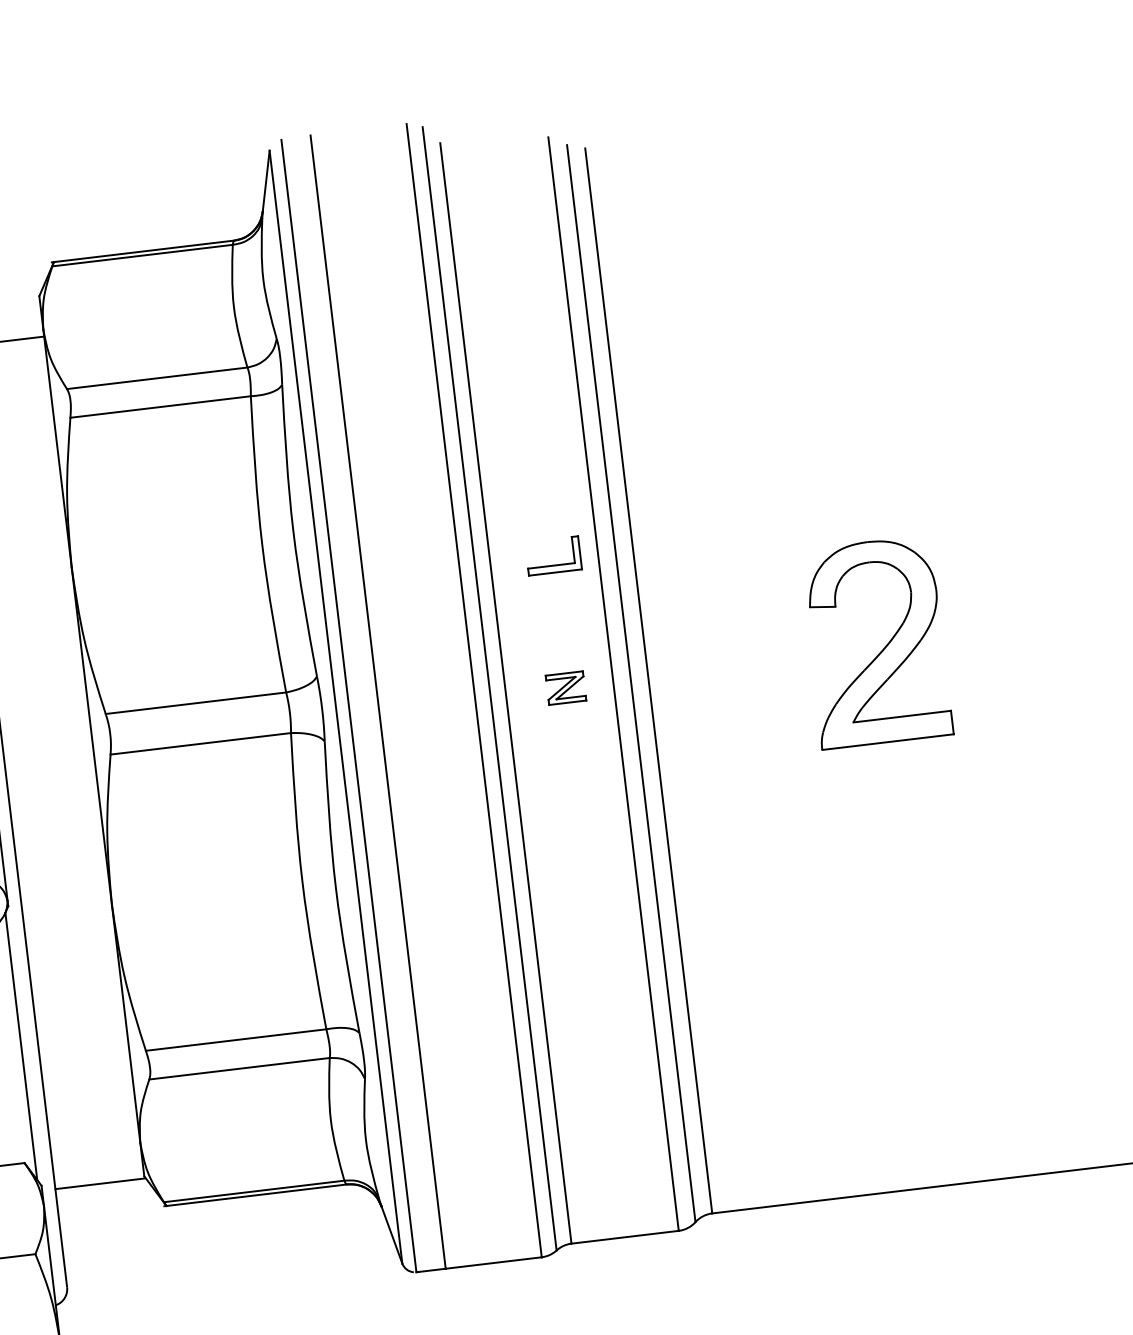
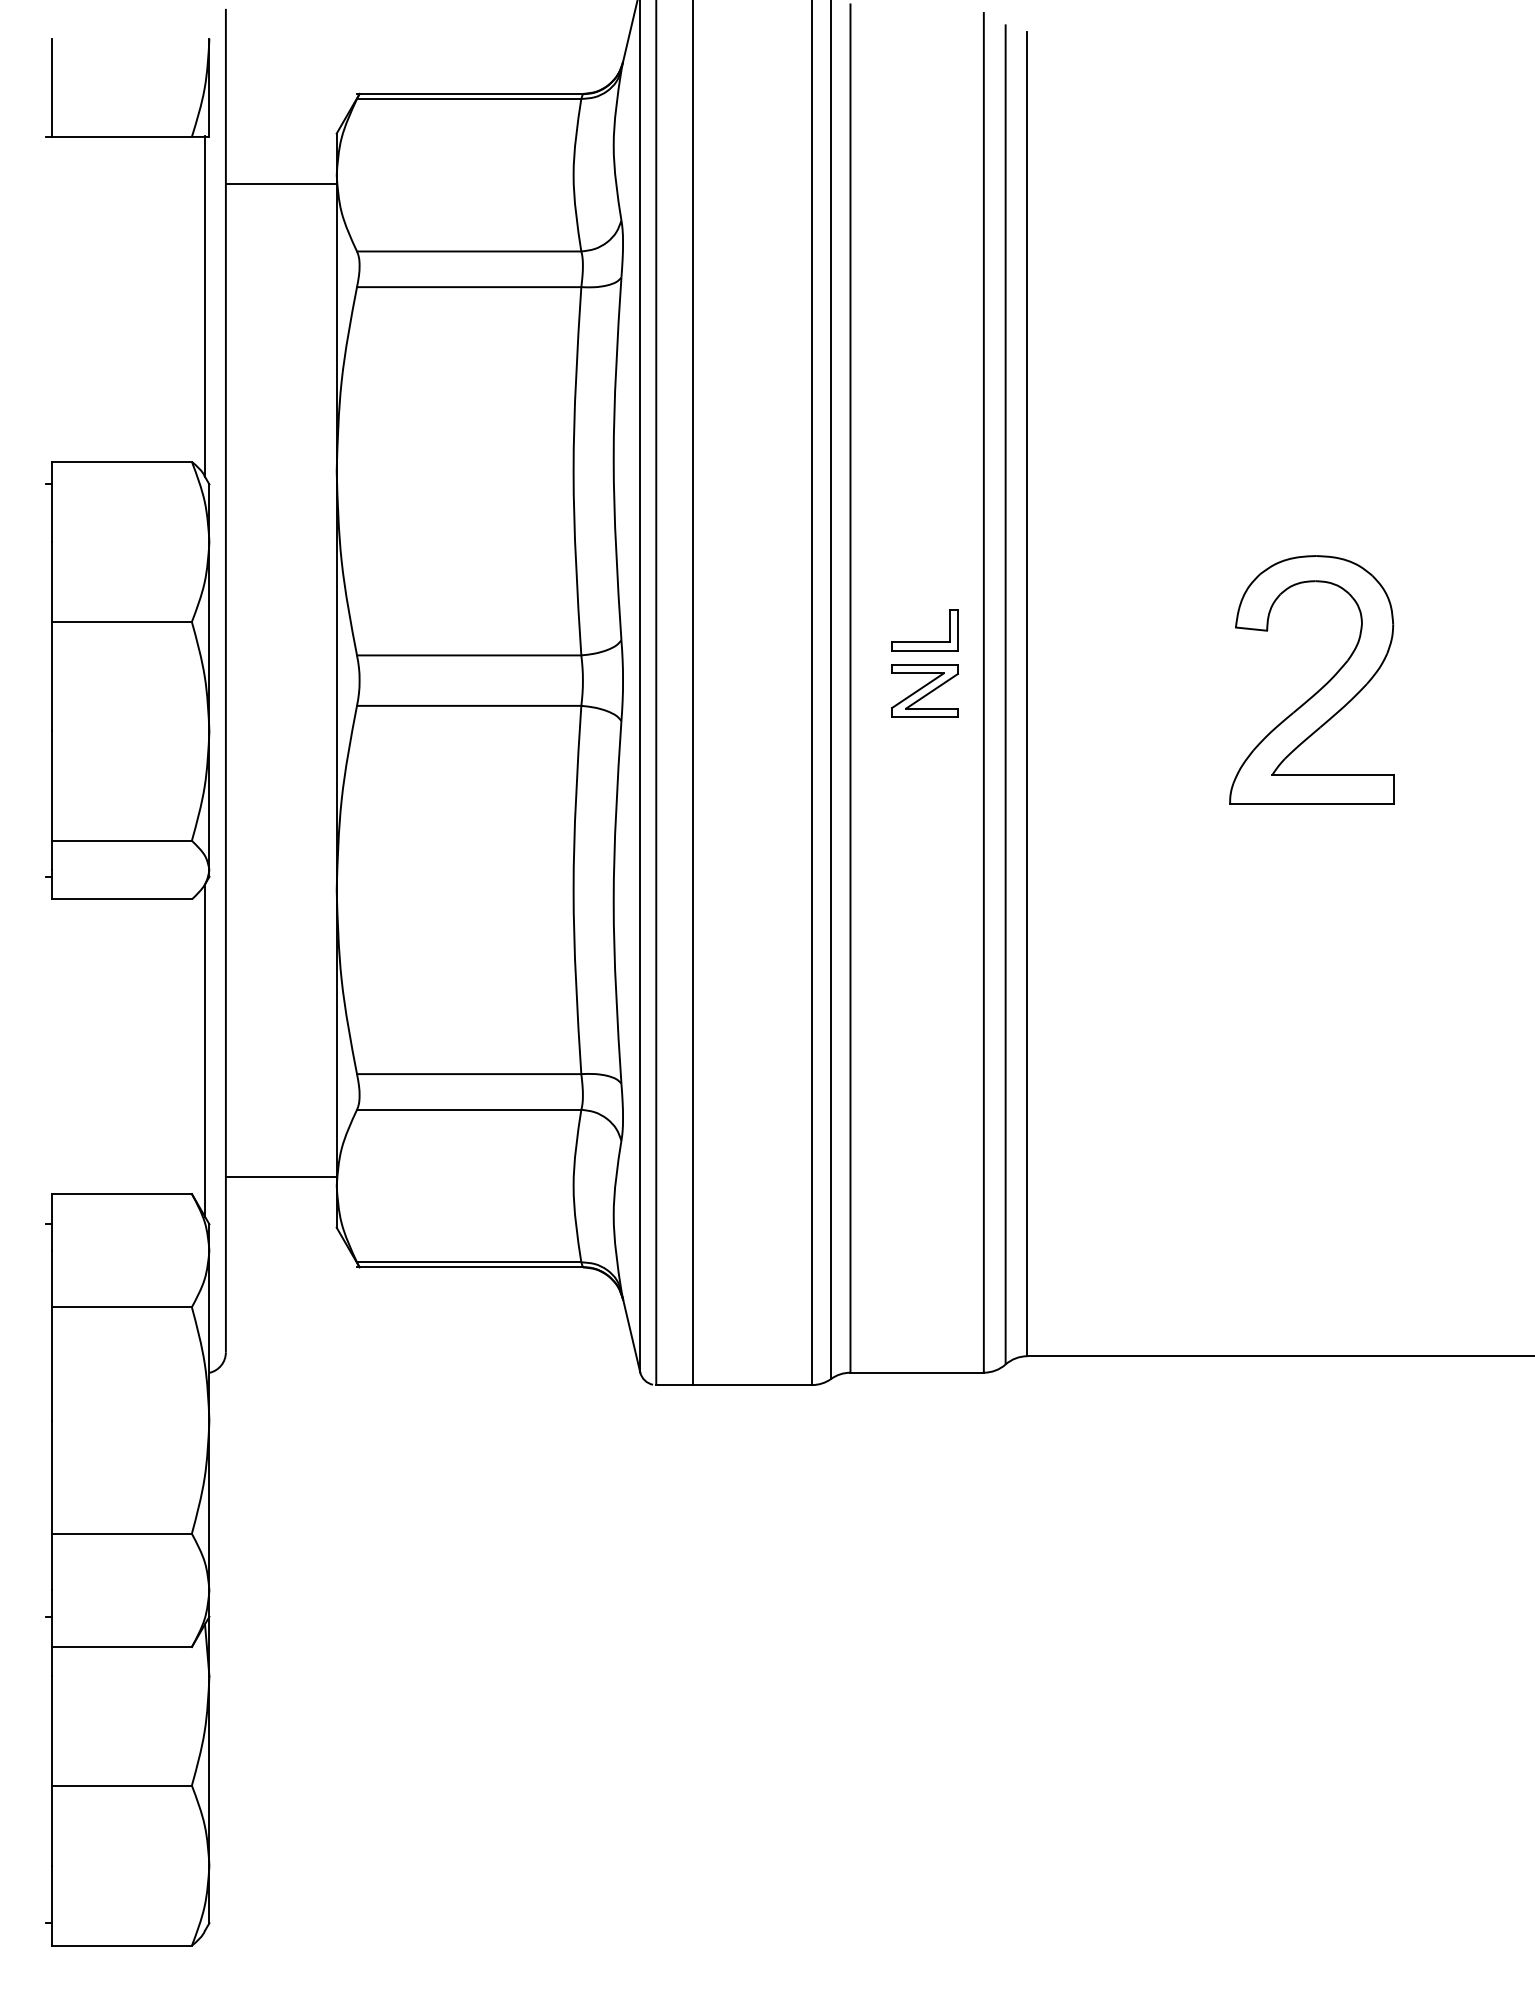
part: (554, 565) -> (924, 641), moved
part: (565, 687) -> (924, 690), size x1.43
line: (99, 1183) -> (280, 1177), moved

